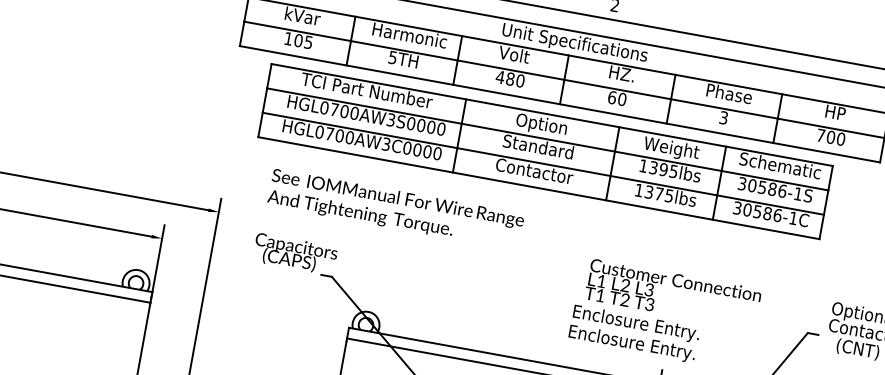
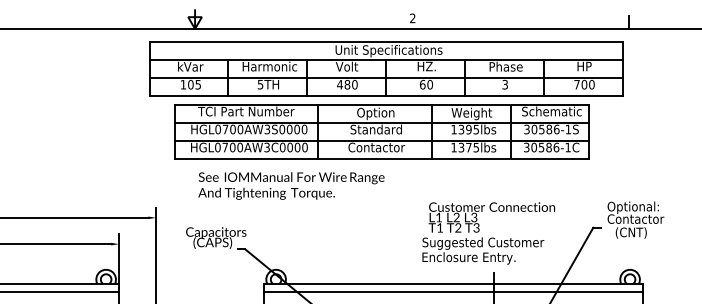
text: (396, 208) -> (291, 185), moved
text: (655, 327) -> (483, 243), Enclosure Entry. -> Suggested Customer

